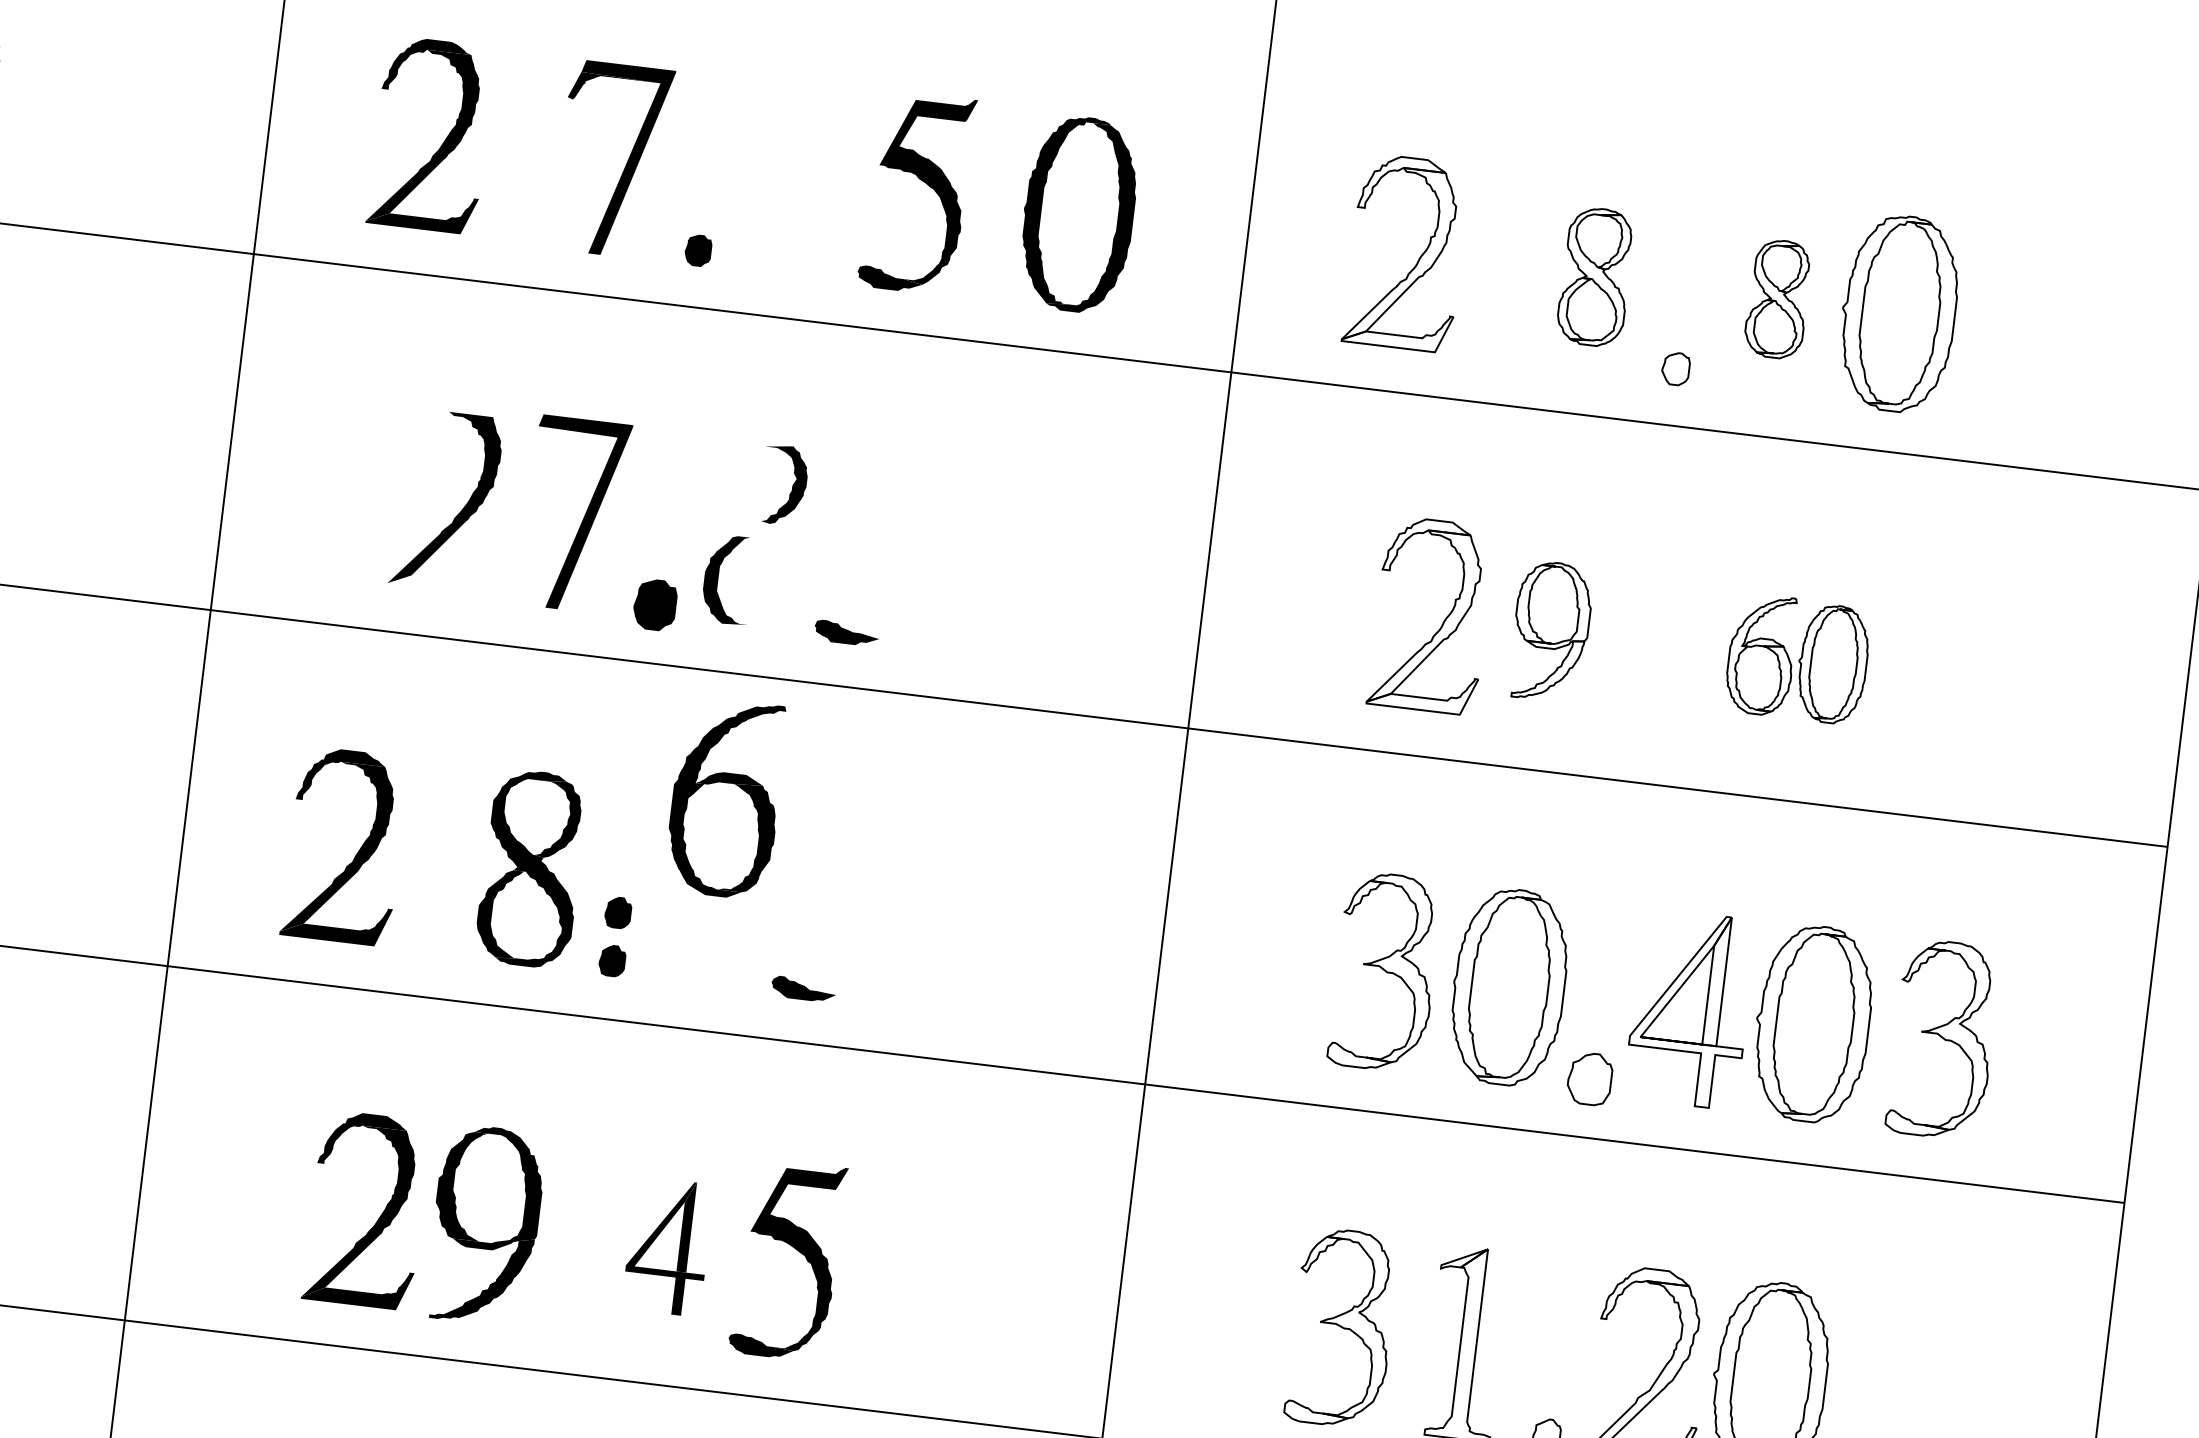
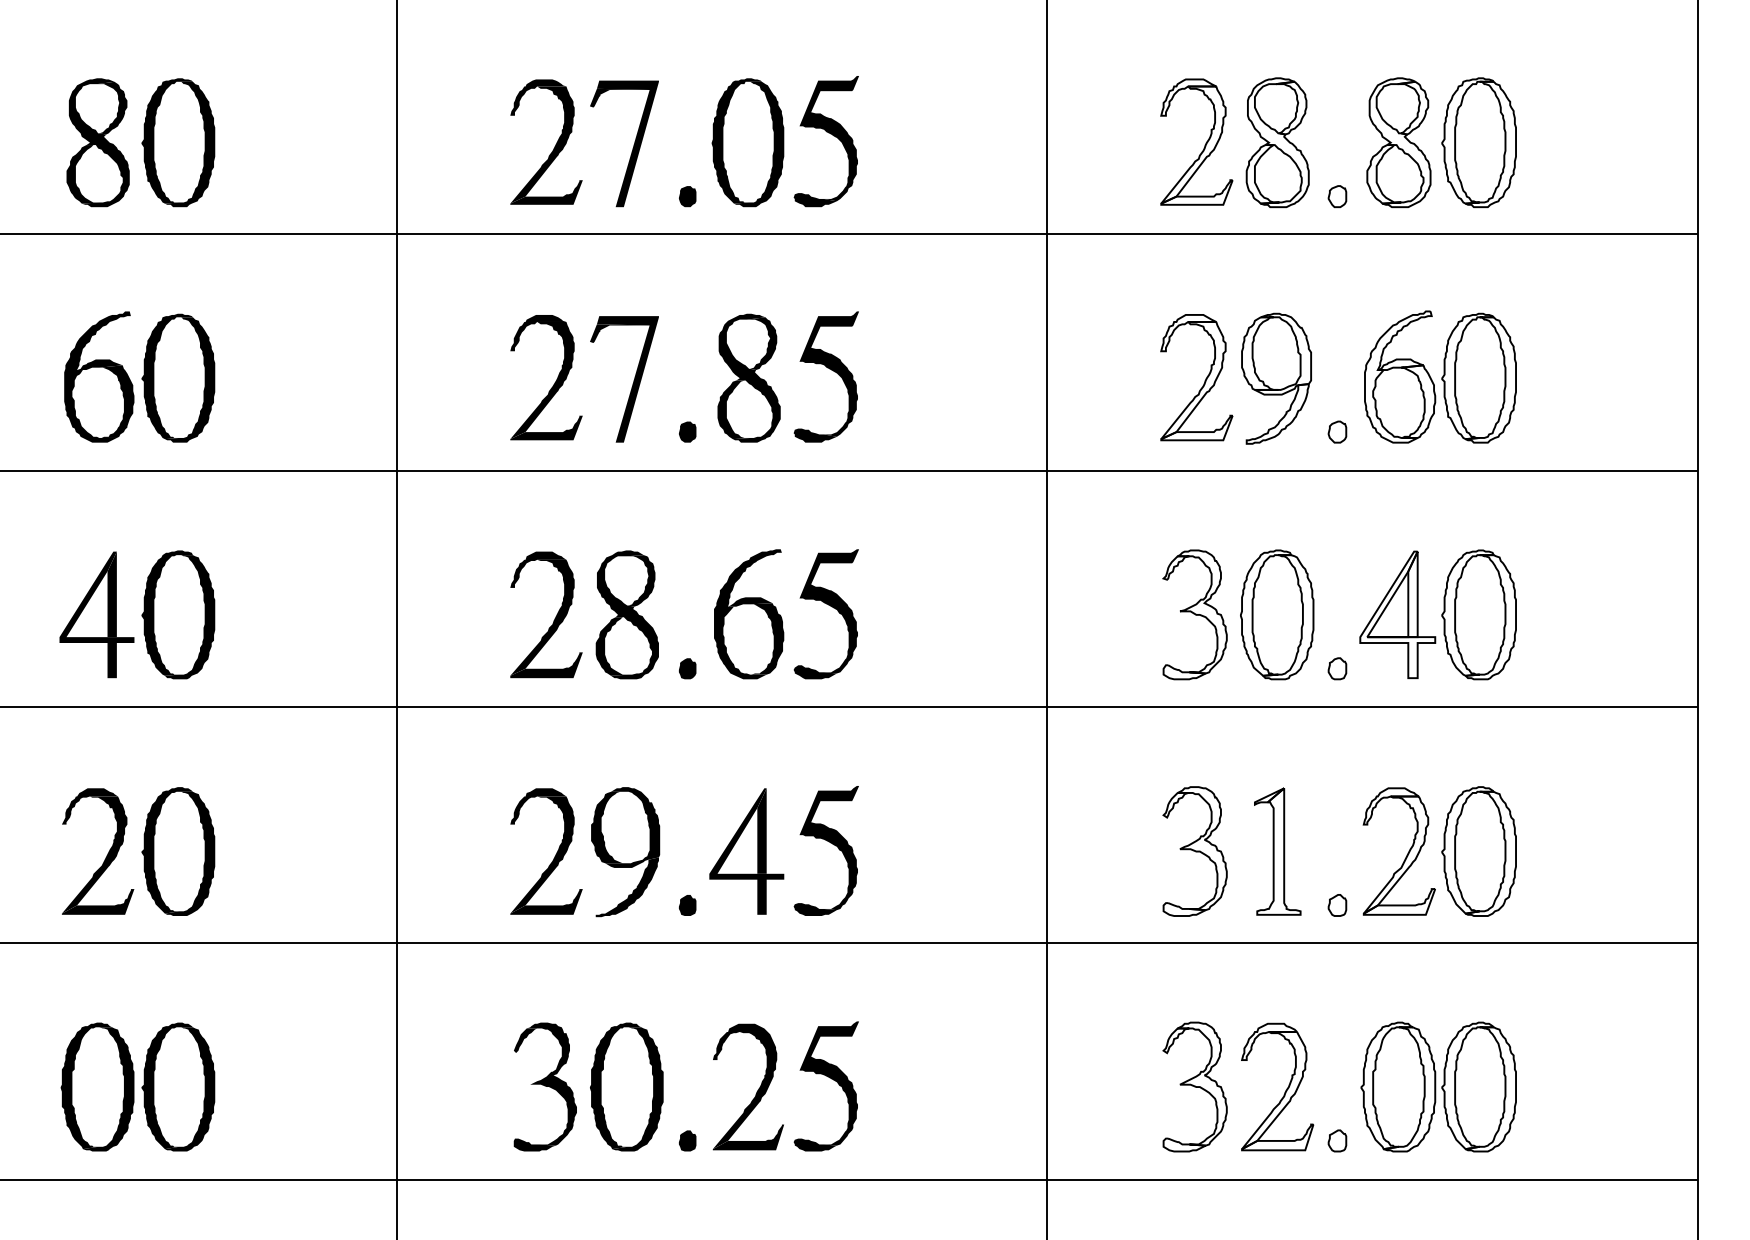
part: (442, 143) -> (554, 146), moved
part: (1078, 214) -> (747, 142), moved
part: (1417, 259) -> (1204, 145), moved
part: (1595, 276) -> (1277, 142), size x1.43
part: (1777, 298) -> (1398, 142), size x1.67
fill: (449, 427) -> (538, 332), added
fill: (570, 444) -> (619, 333), added
fill: (758, 534) -> (749, 377), added
fill: (879, 542) -> (829, 373), added
fill: (443, 572) -> (546, 427), added
part: (655, 603) -> (687, 431), size x0.62
part: (1551, 631) -> (1276, 378), size x1.43
part: (1798, 658) -> (1440, 376), size x1.67
part: (1633, 722) -> (1337, 431), added
part: (726, 798) -> (749, 614), moved
part: (356, 853) -> (554, 618), moved
fill: (836, 900) -> (829, 611), added
part: (618, 912) -> (687, 636), removed
part: (1942, 1039) -> (1565, 614), removed
part: (1590, 1078) -> (1337, 668), size x0.62
part: (667, 1246) -> (746, 851), size x1.43
fill: (569, 1317) -> (687, 905), added

